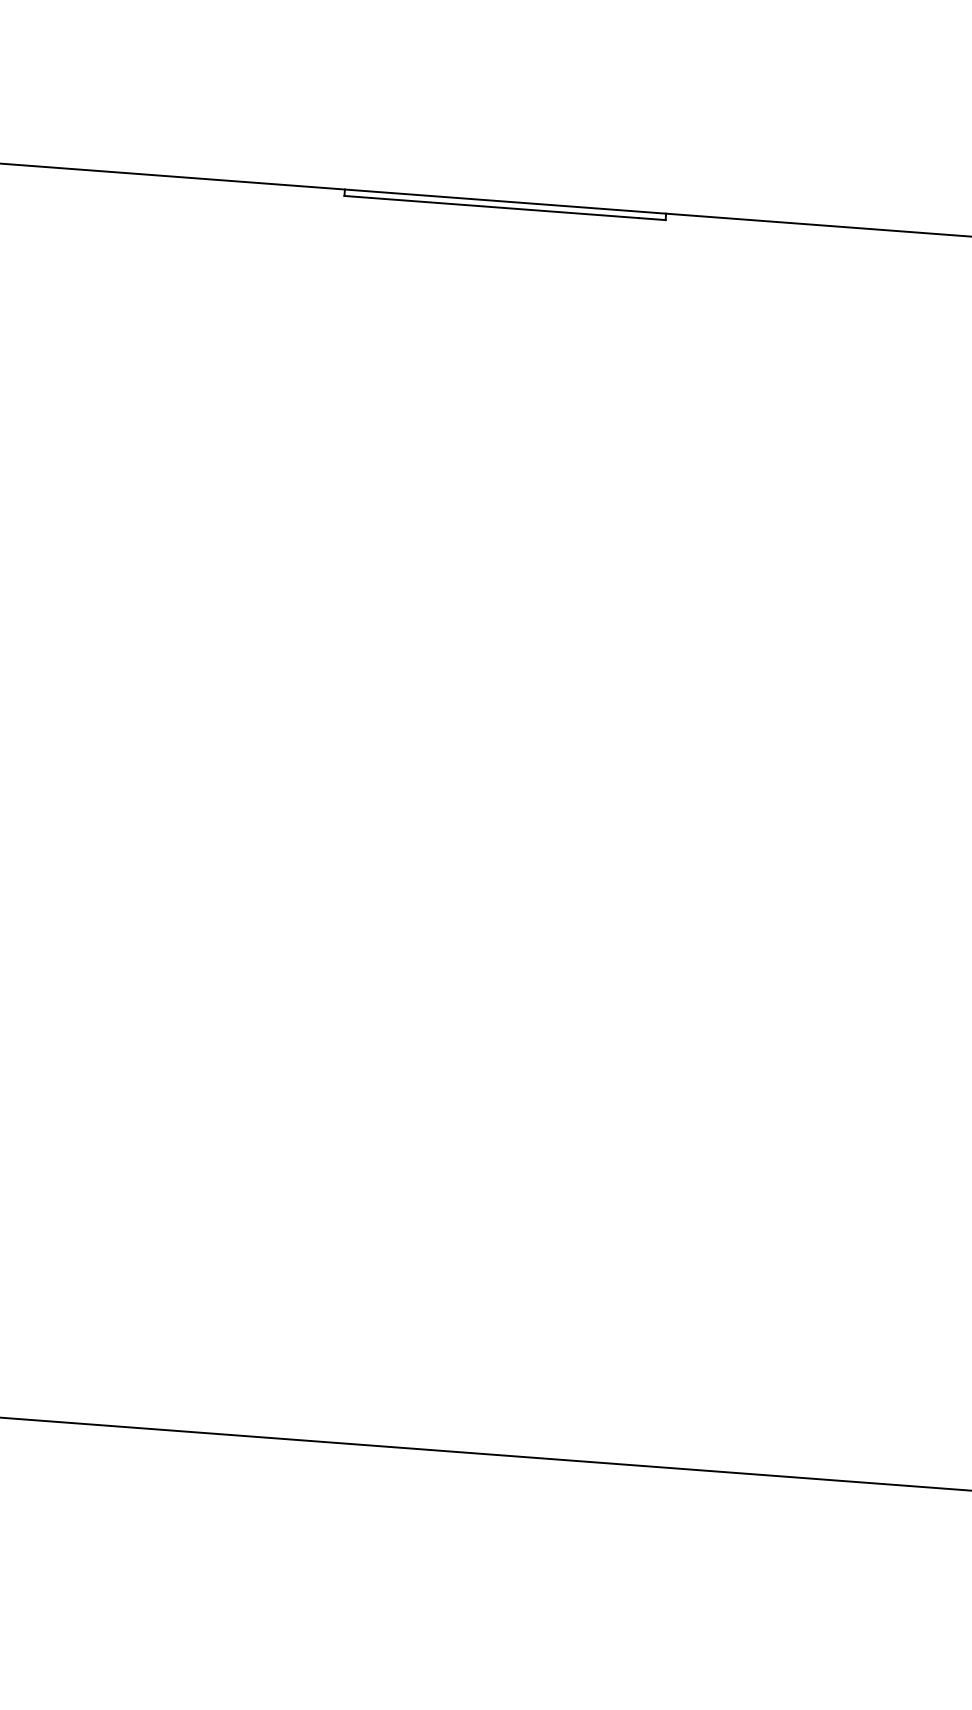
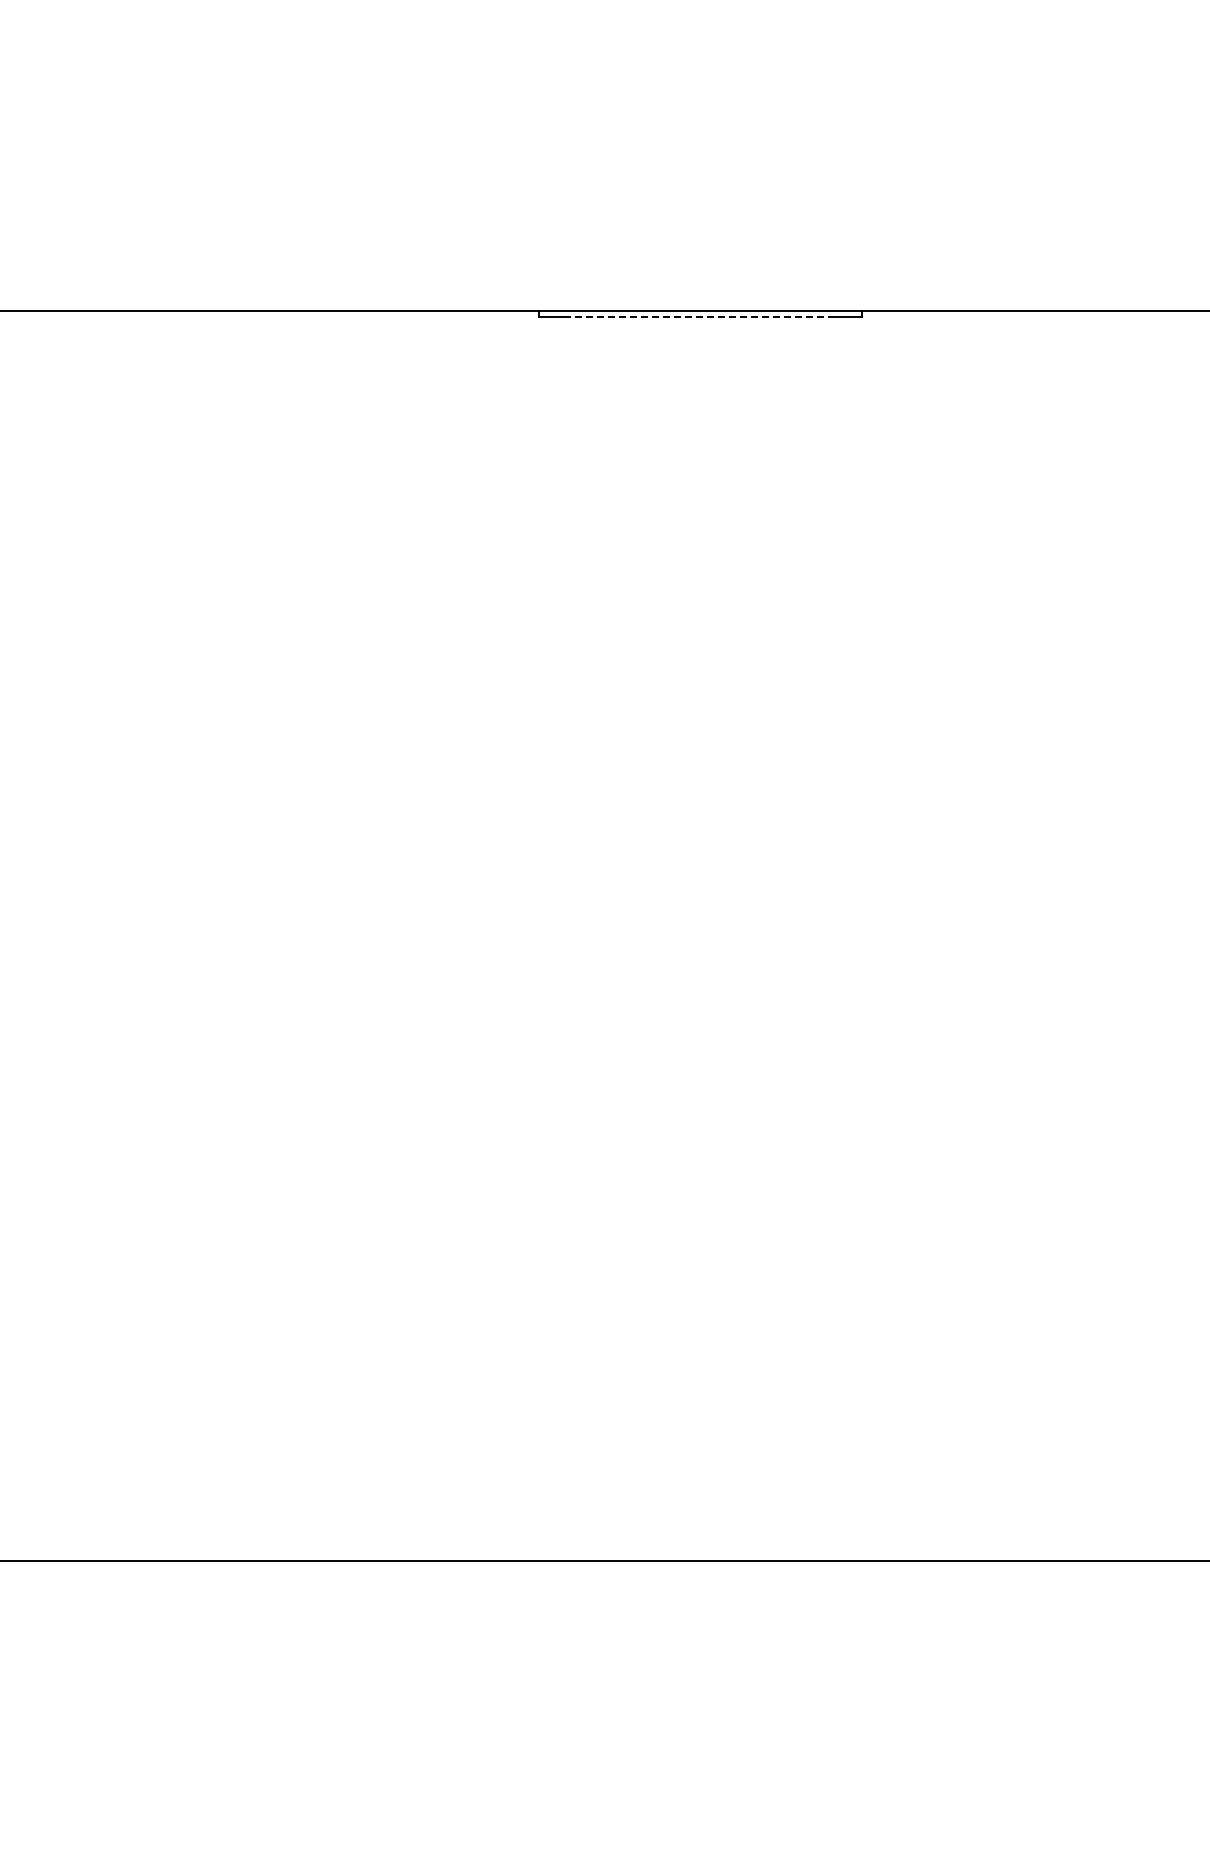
line: (504, 208) -> (699, 317), solid -> dashed

